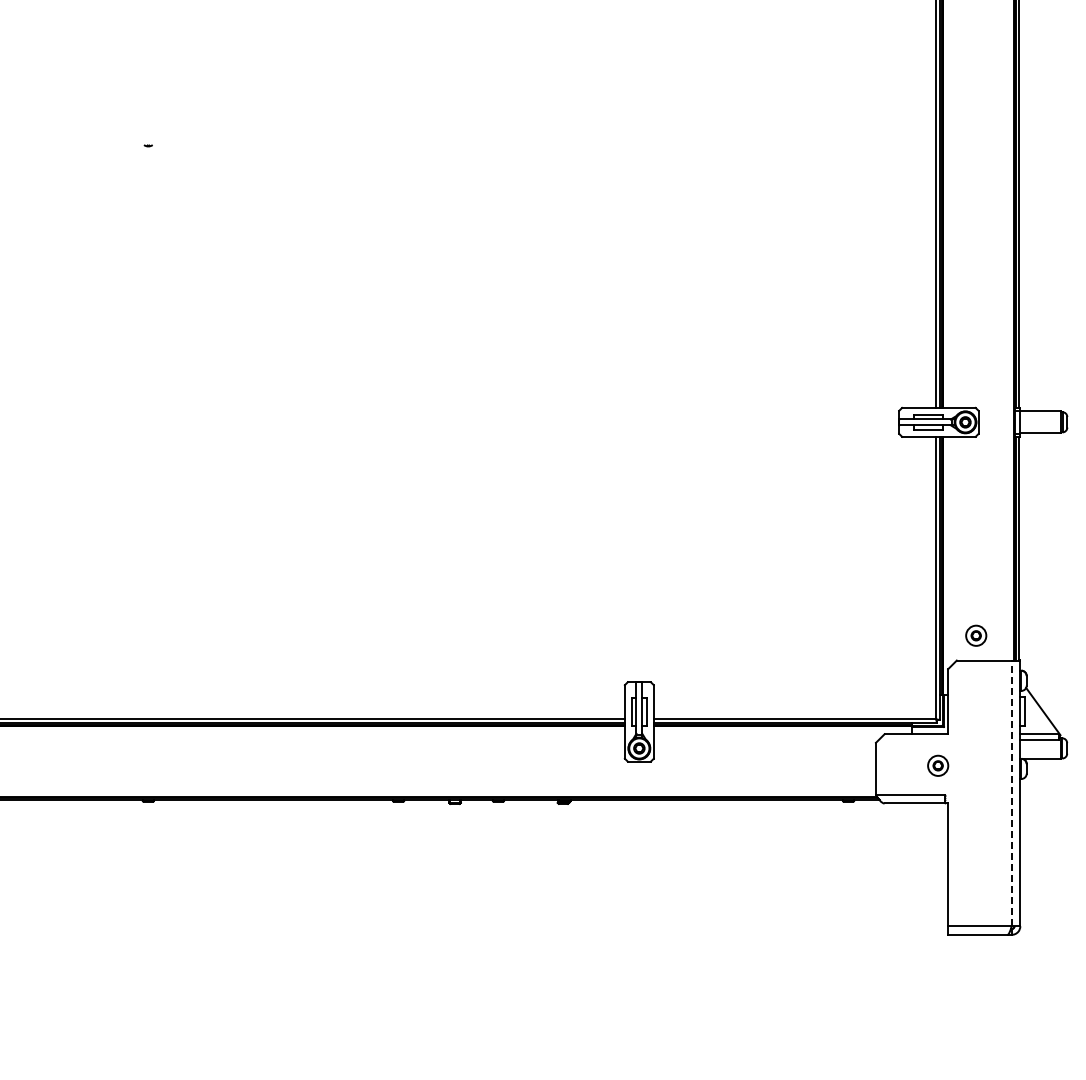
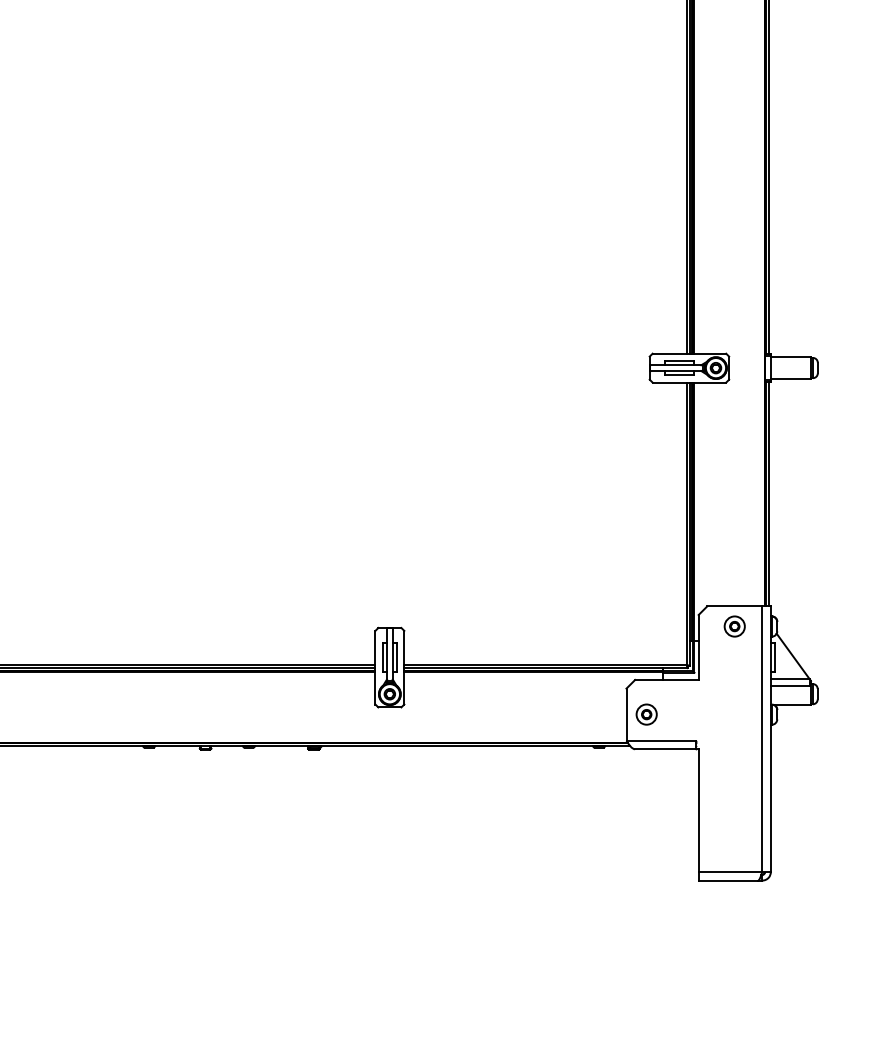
part: (976, 635) -> (735, 626), moved
part: (938, 765) -> (647, 714), moved
line: (1011, 793) -> (762, 739), dashed -> solid

